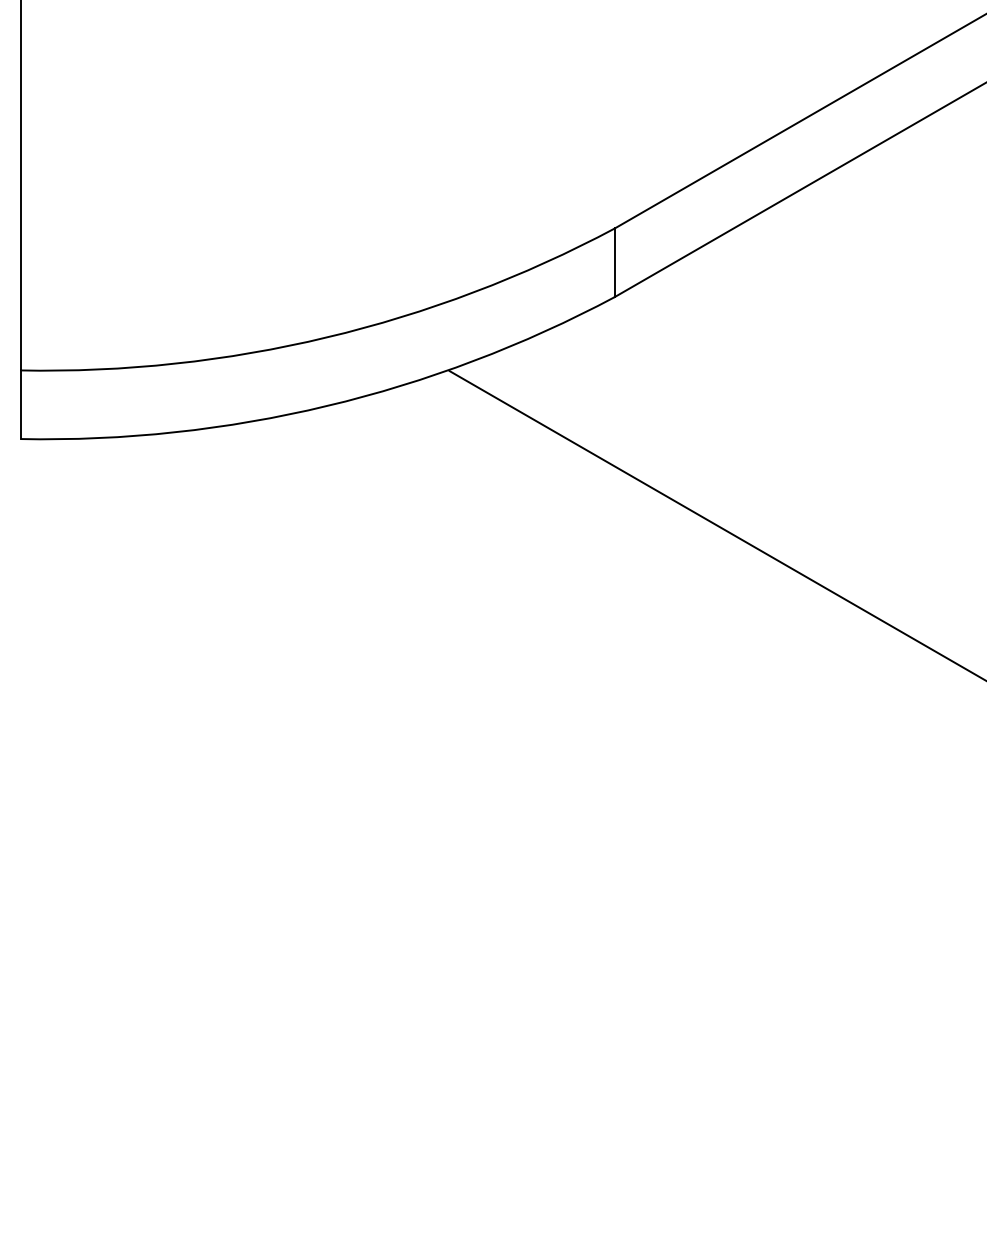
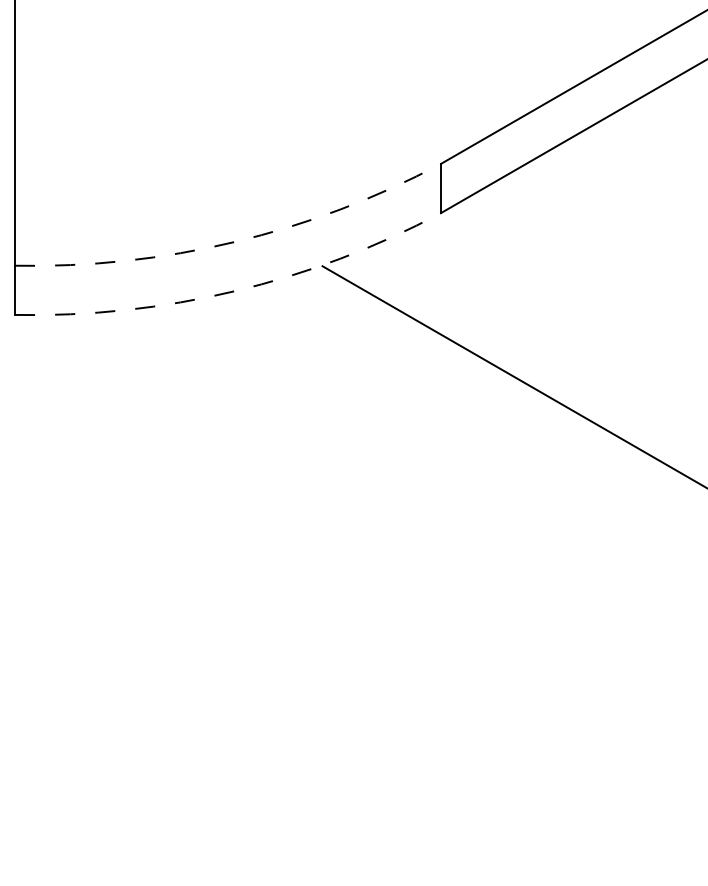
arc: (326, 338) -> (234, 242), solid -> dashed
arc: (326, 406) -> (234, 291), solid -> dashed

